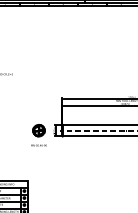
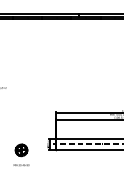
part: (38, 135) -> (21, 155), moved

